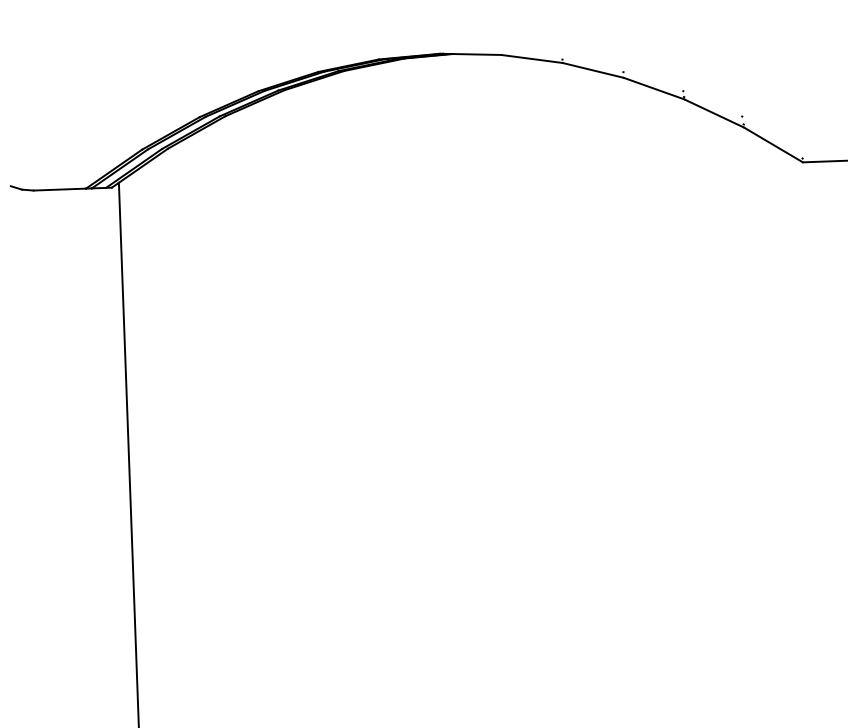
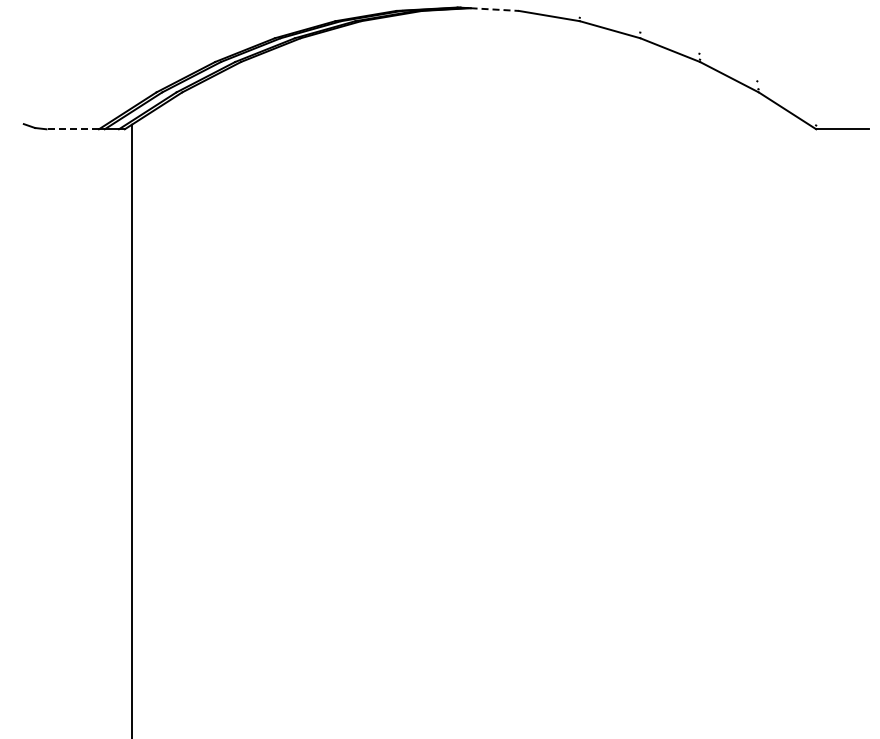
line: (477, 54) -> (495, 9), solid -> dashed
line: (59, 189) -> (72, 129), solid -> dashed

